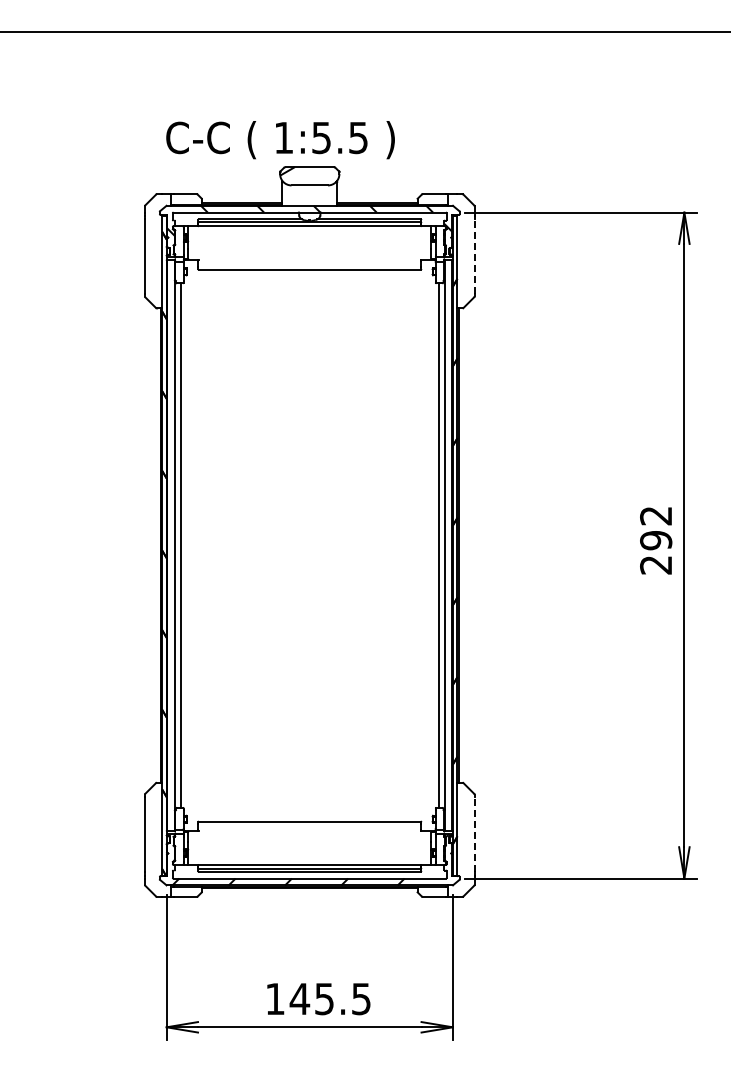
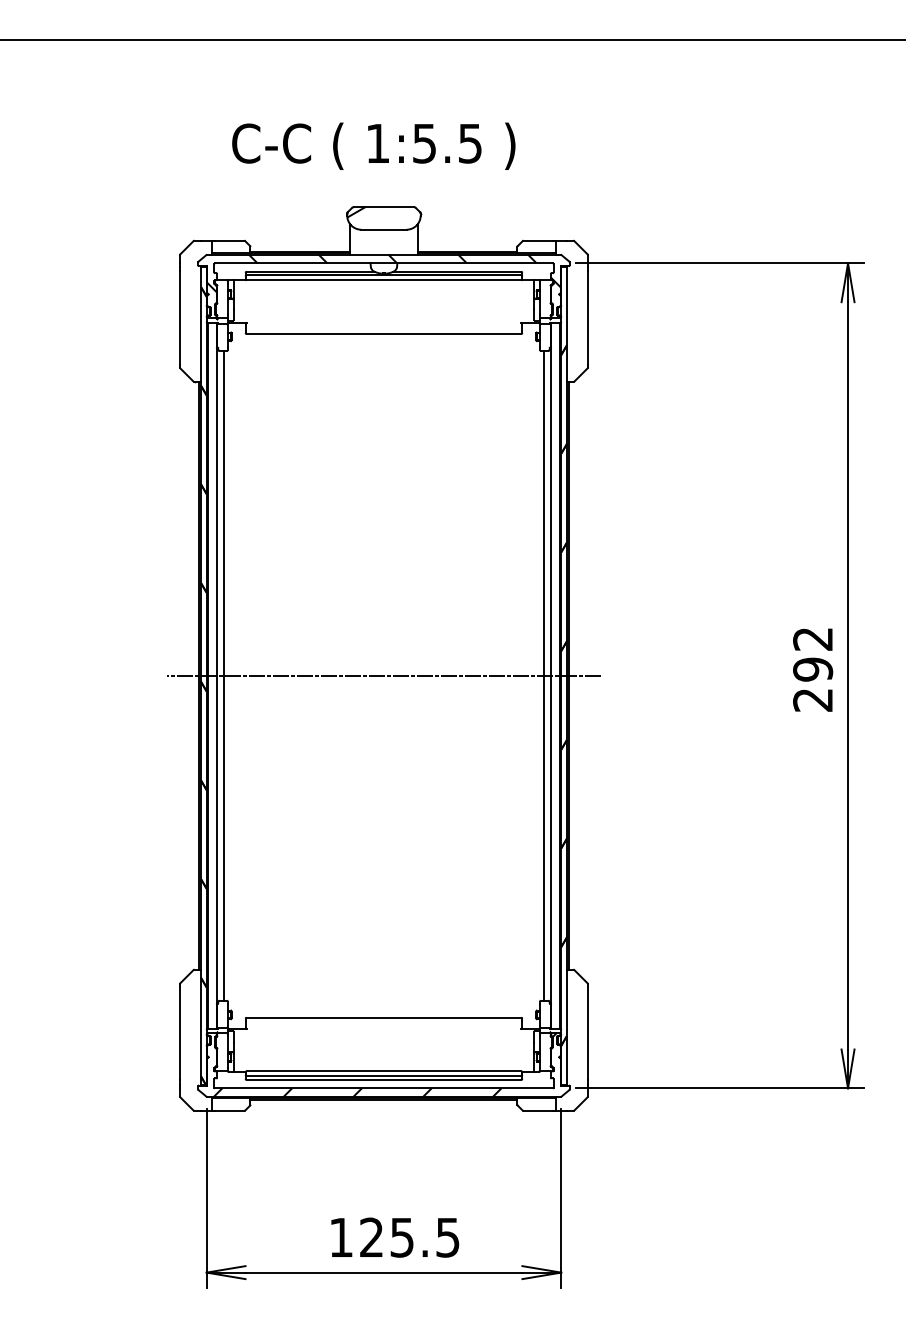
text: (280, 140) -> (373, 146), moved
line: (474, 256) -> (588, 317), dashed -> solid
line: (309, 545) -> (383, 675), added
line: (474, 834) -> (588, 1033), dashed -> solid
text: (299, 998) -> (371, 1236), 145.5 -> 125.5

